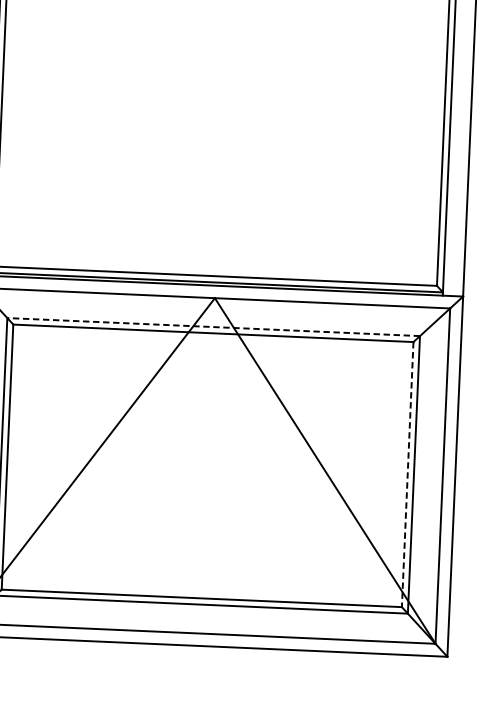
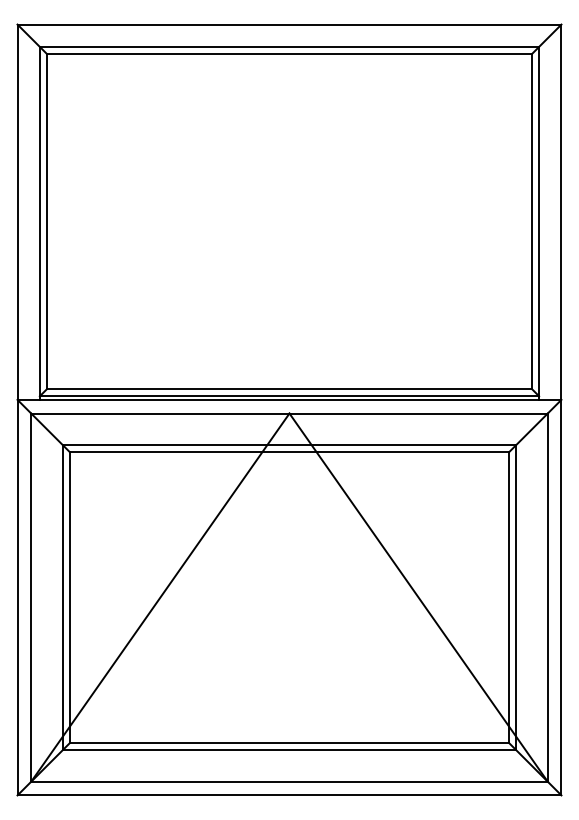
line: (213, 327) -> (289, 445), dashed -> solid
line: (407, 474) -> (509, 597), dashed -> solid

